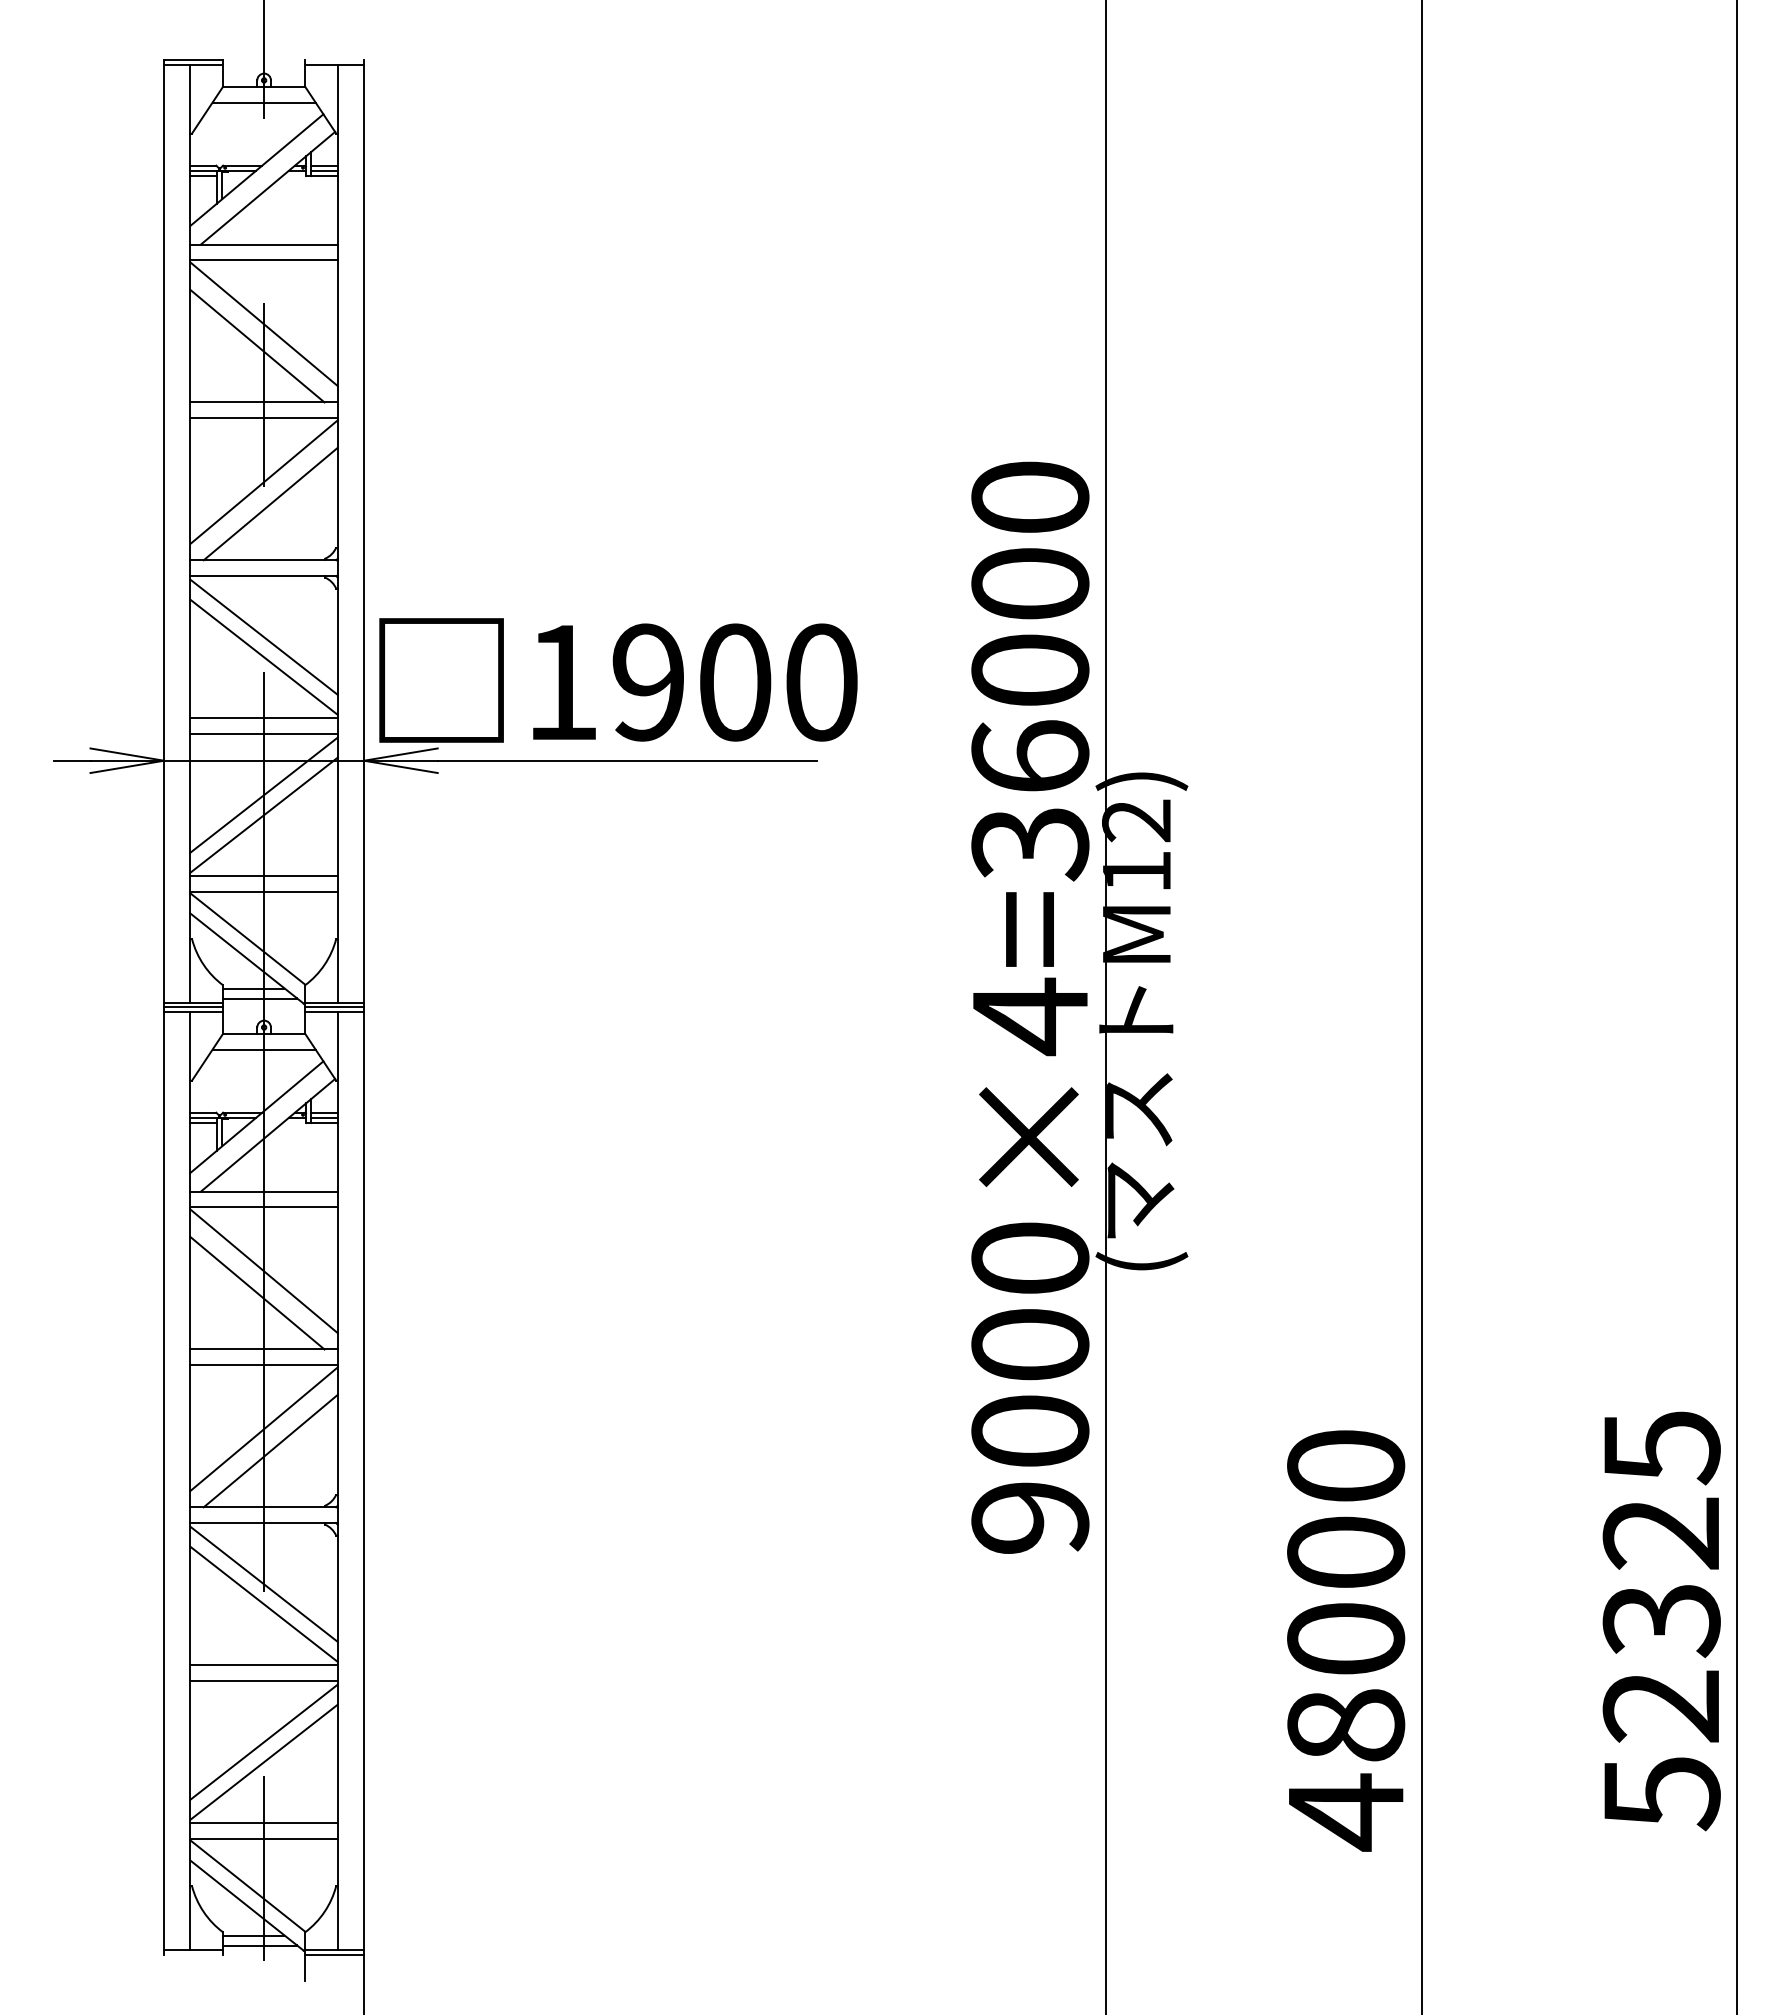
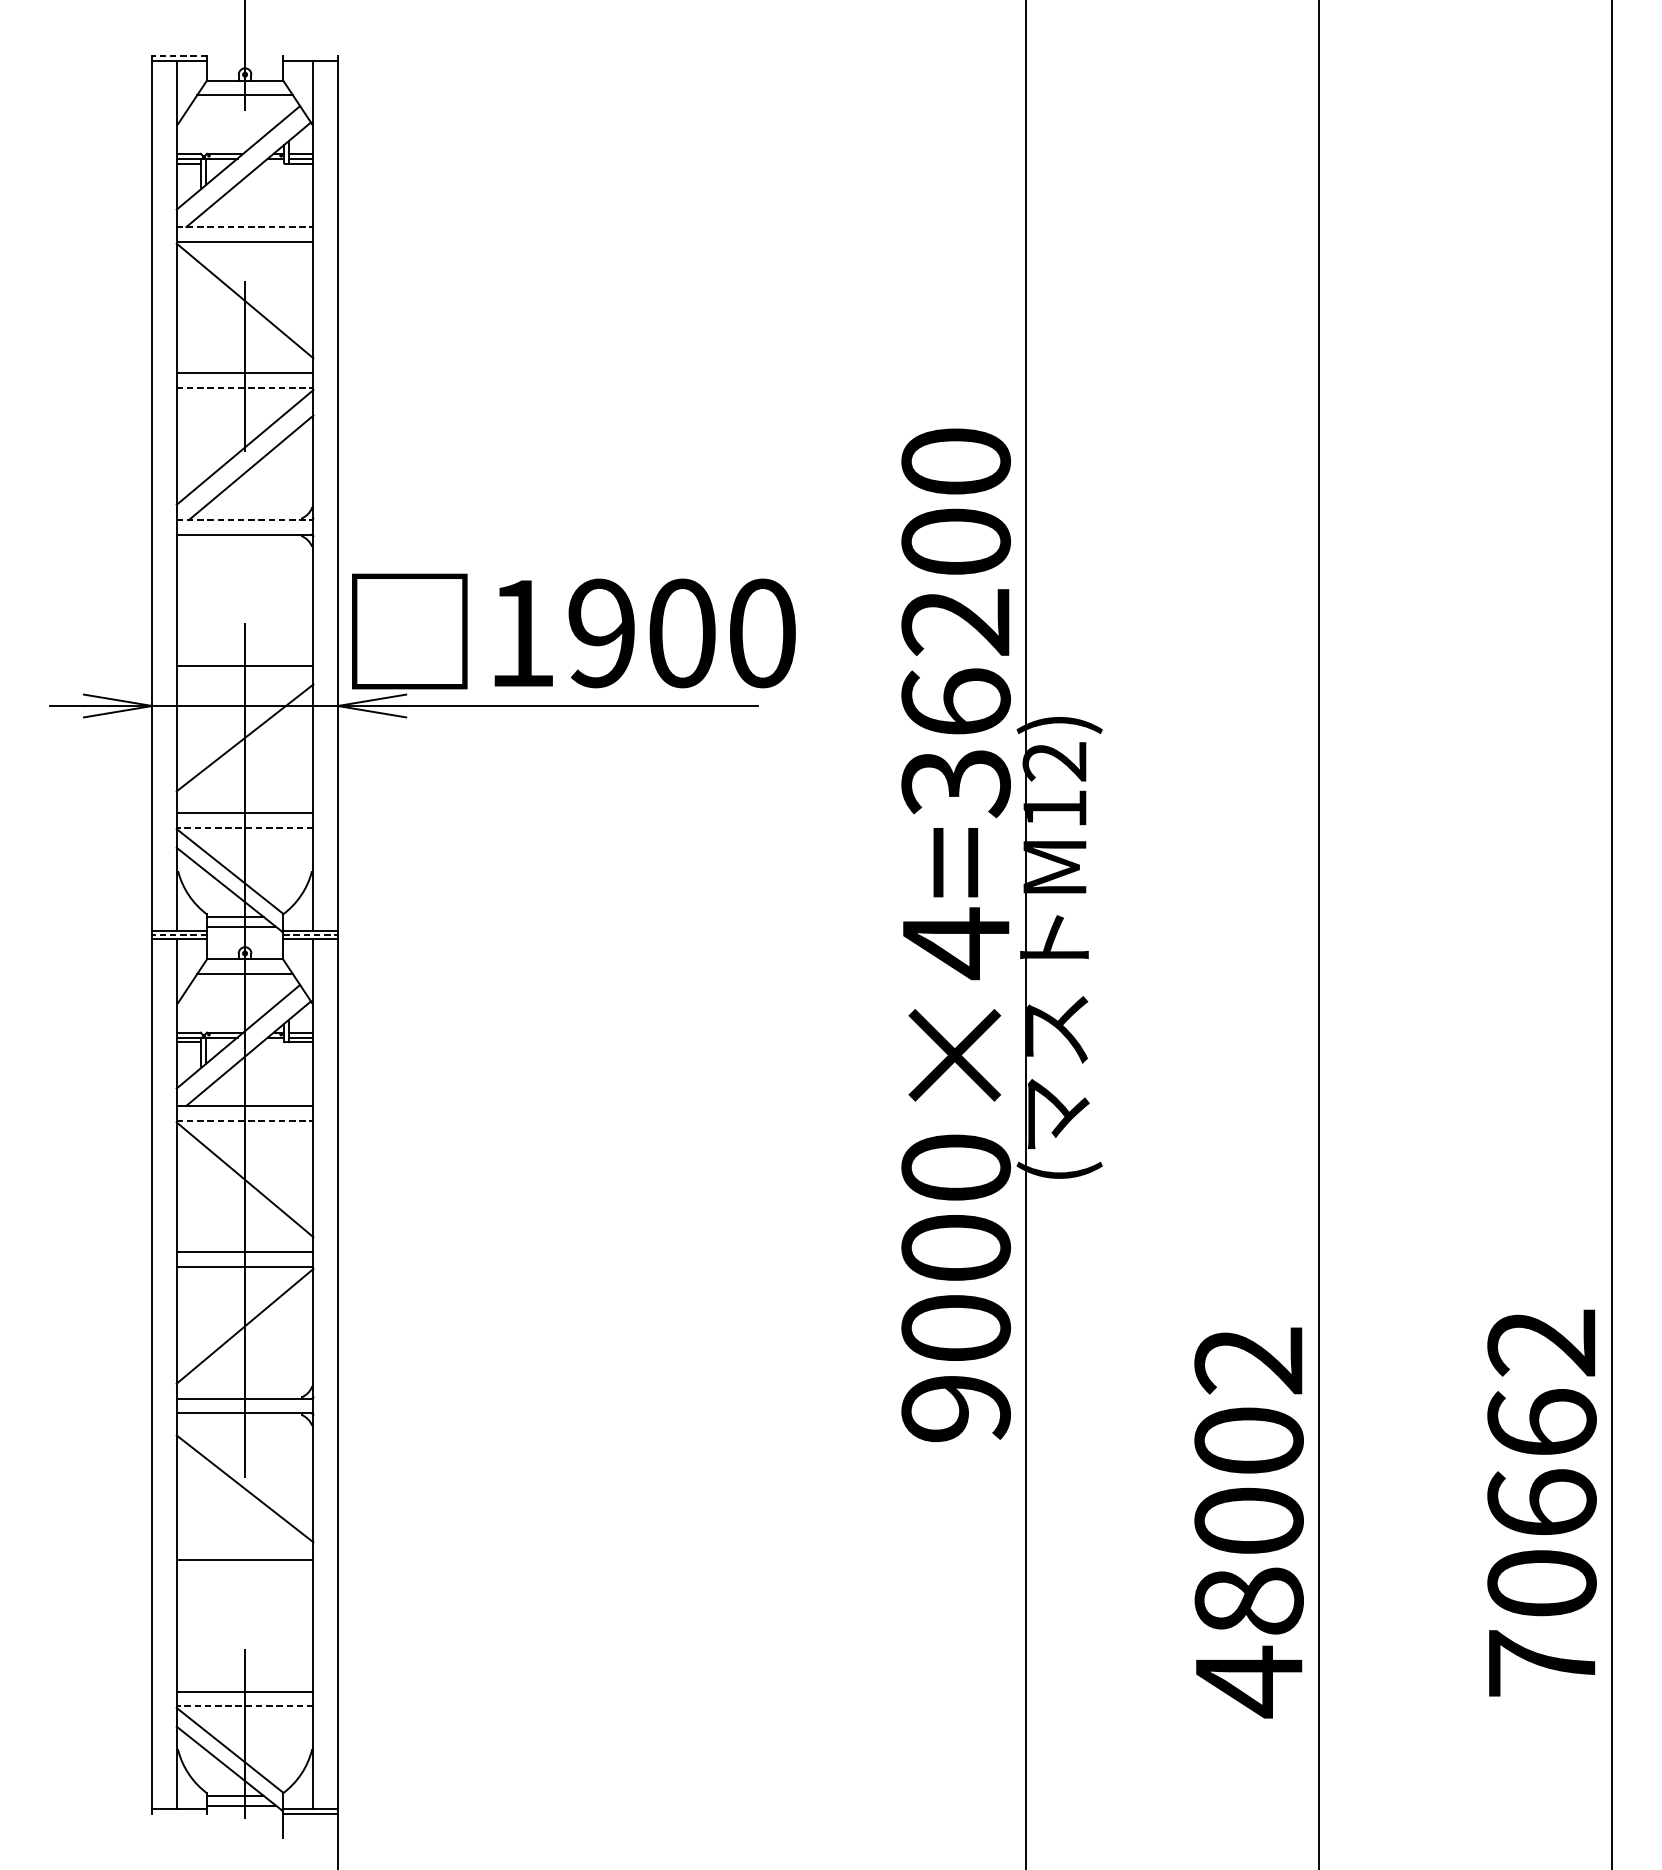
line: (193, 60) -> (179, 56), solid -> dashed
line: (264, 244) -> (245, 226), solid -> dashed
line: (257, 345) -> (238, 320), removed
line: (264, 418) -> (245, 388), solid -> dashed
line: (264, 560) -> (245, 520), solid -> dashed
line: (263, 636) -> (244, 590), removed
line: (263, 656) -> (244, 609), removed
text: (1030, 670) -> (956, 622), 9000×4=36000 -> 9000×4=36200
line: (263, 733) -> (244, 680), removed
line: (263, 814) -> (244, 755), removed
line: (264, 891) -> (245, 827), solid -> dashed
line: (193, 1007) -> (179, 935), solid -> dashed
line: (335, 1007) -> (311, 935), solid -> dashed
line: (264, 1207) -> (245, 1120), solid -> dashed
line: (257, 1293) -> (238, 1200), removed
line: (270, 1450) -> (251, 1346), removed
text: (1346, 1466) -> (1249, 1360), 48000 -> 48002
line: (263, 1583) -> (244, 1469), removed
text: (1661, 1621) -> (1541, 1504), 52325 -> 70662
line: (263, 1665) -> (244, 1545), removed
line: (263, 1741) -> (244, 1616), removed
line: (263, 1761) -> (244, 1634), removed
line: (264, 1838) -> (245, 1706), solid -> dashed

